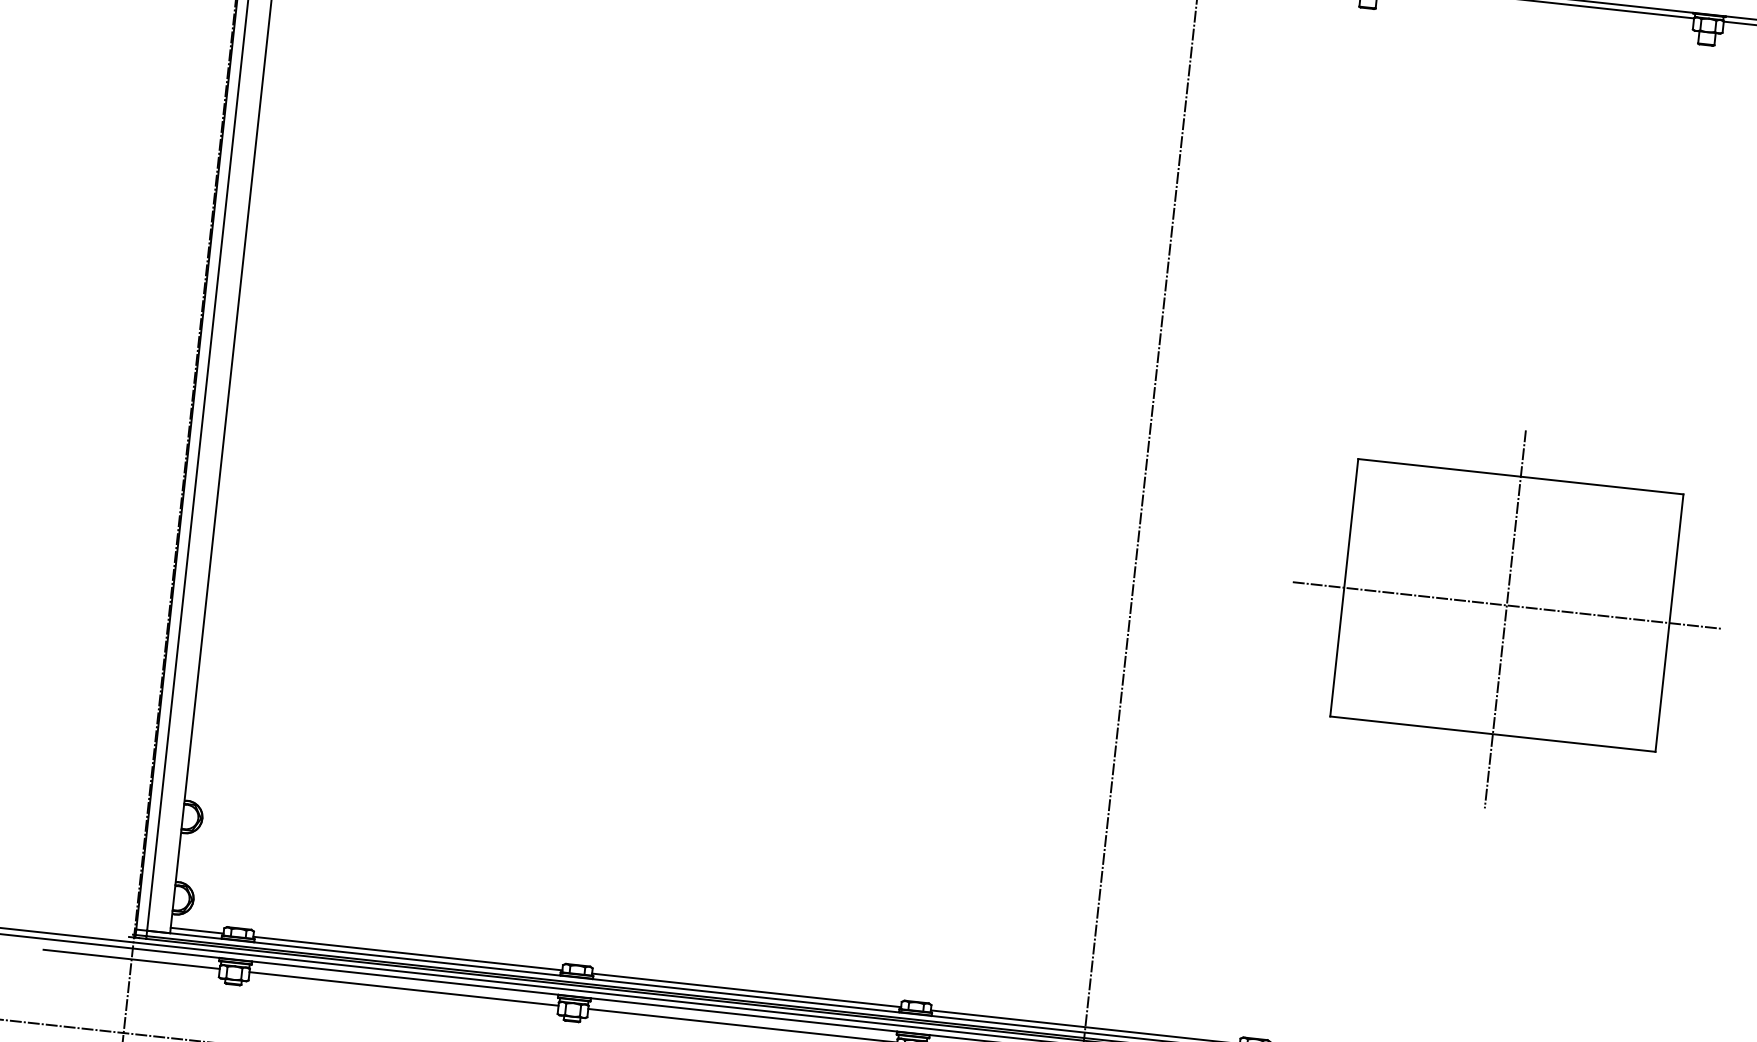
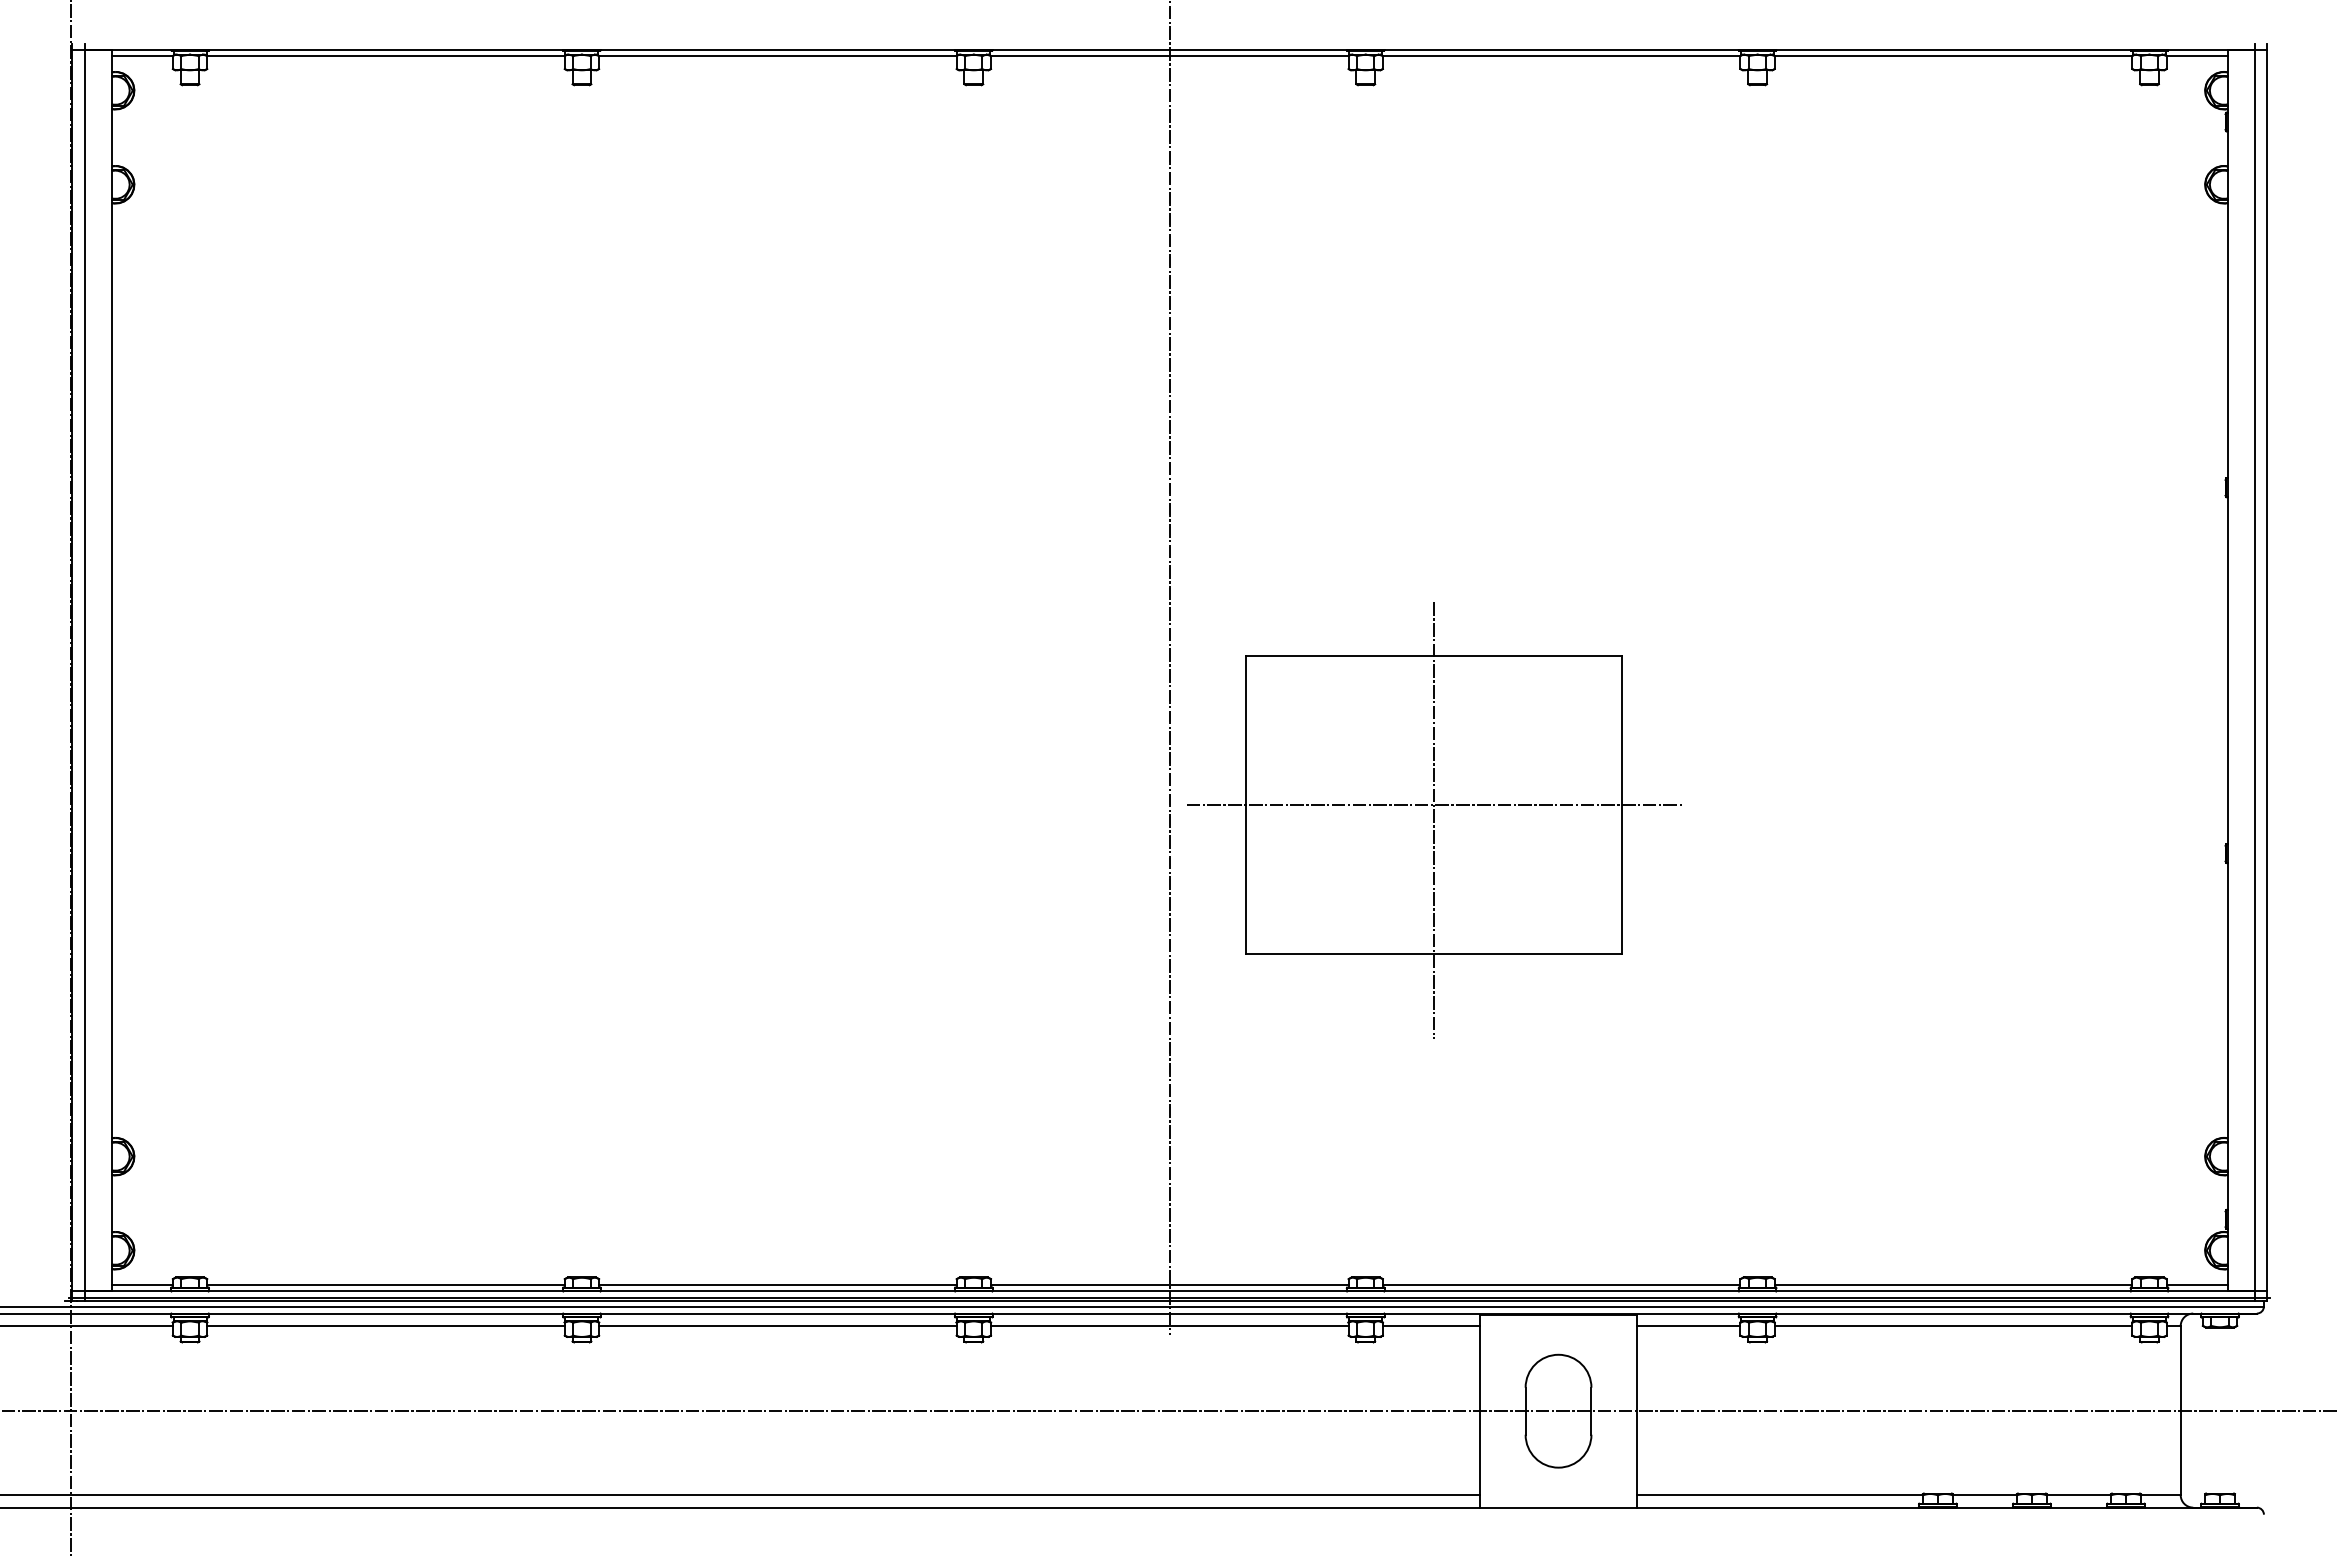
part: (1505, 619) -> (1434, 820), moved

